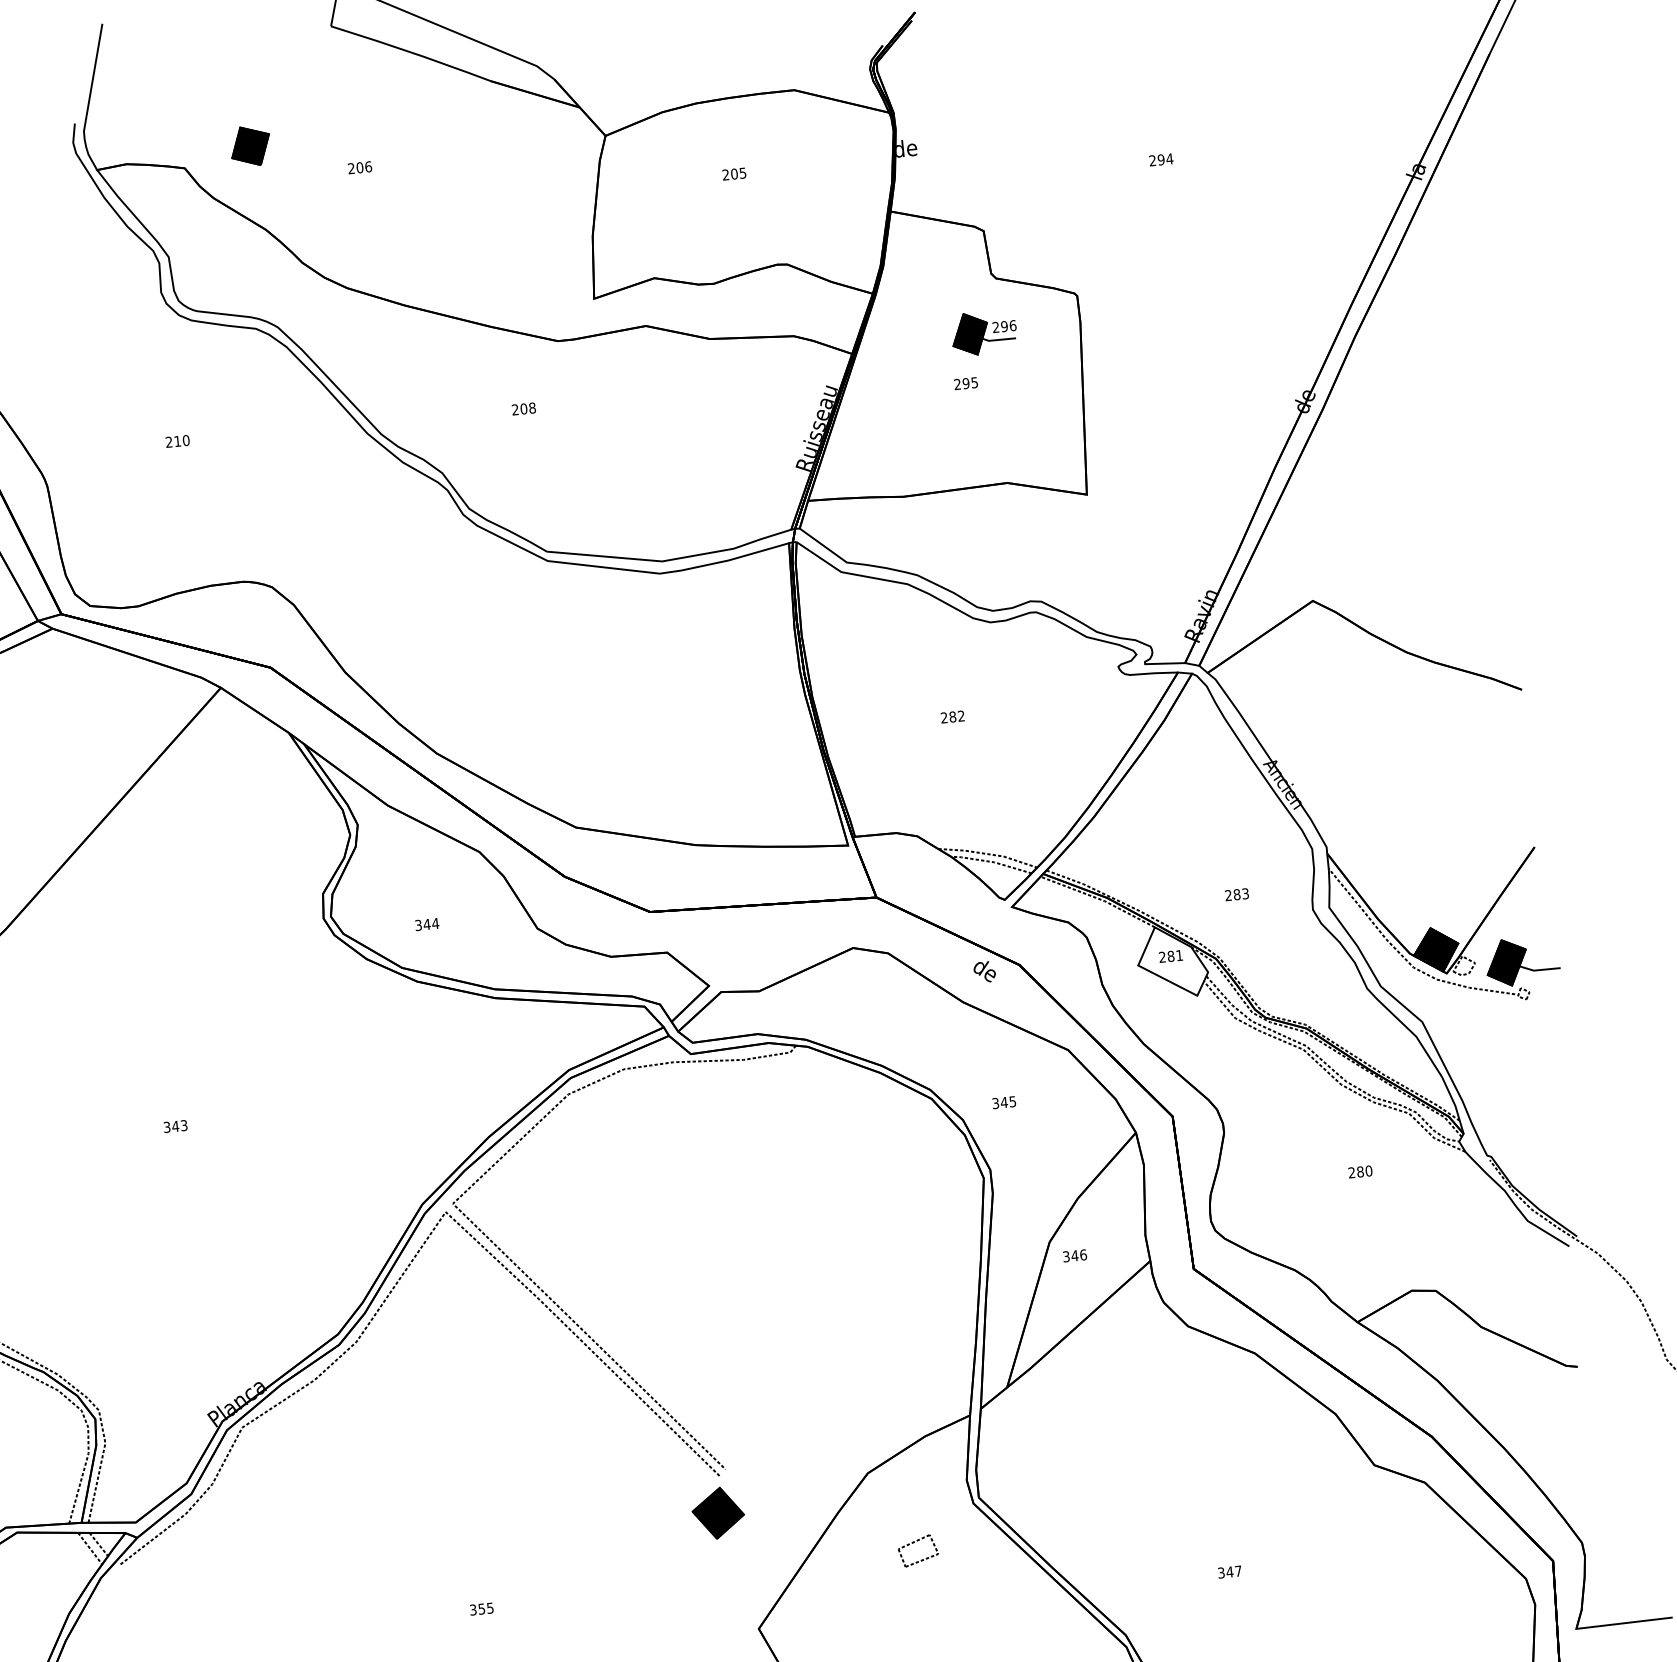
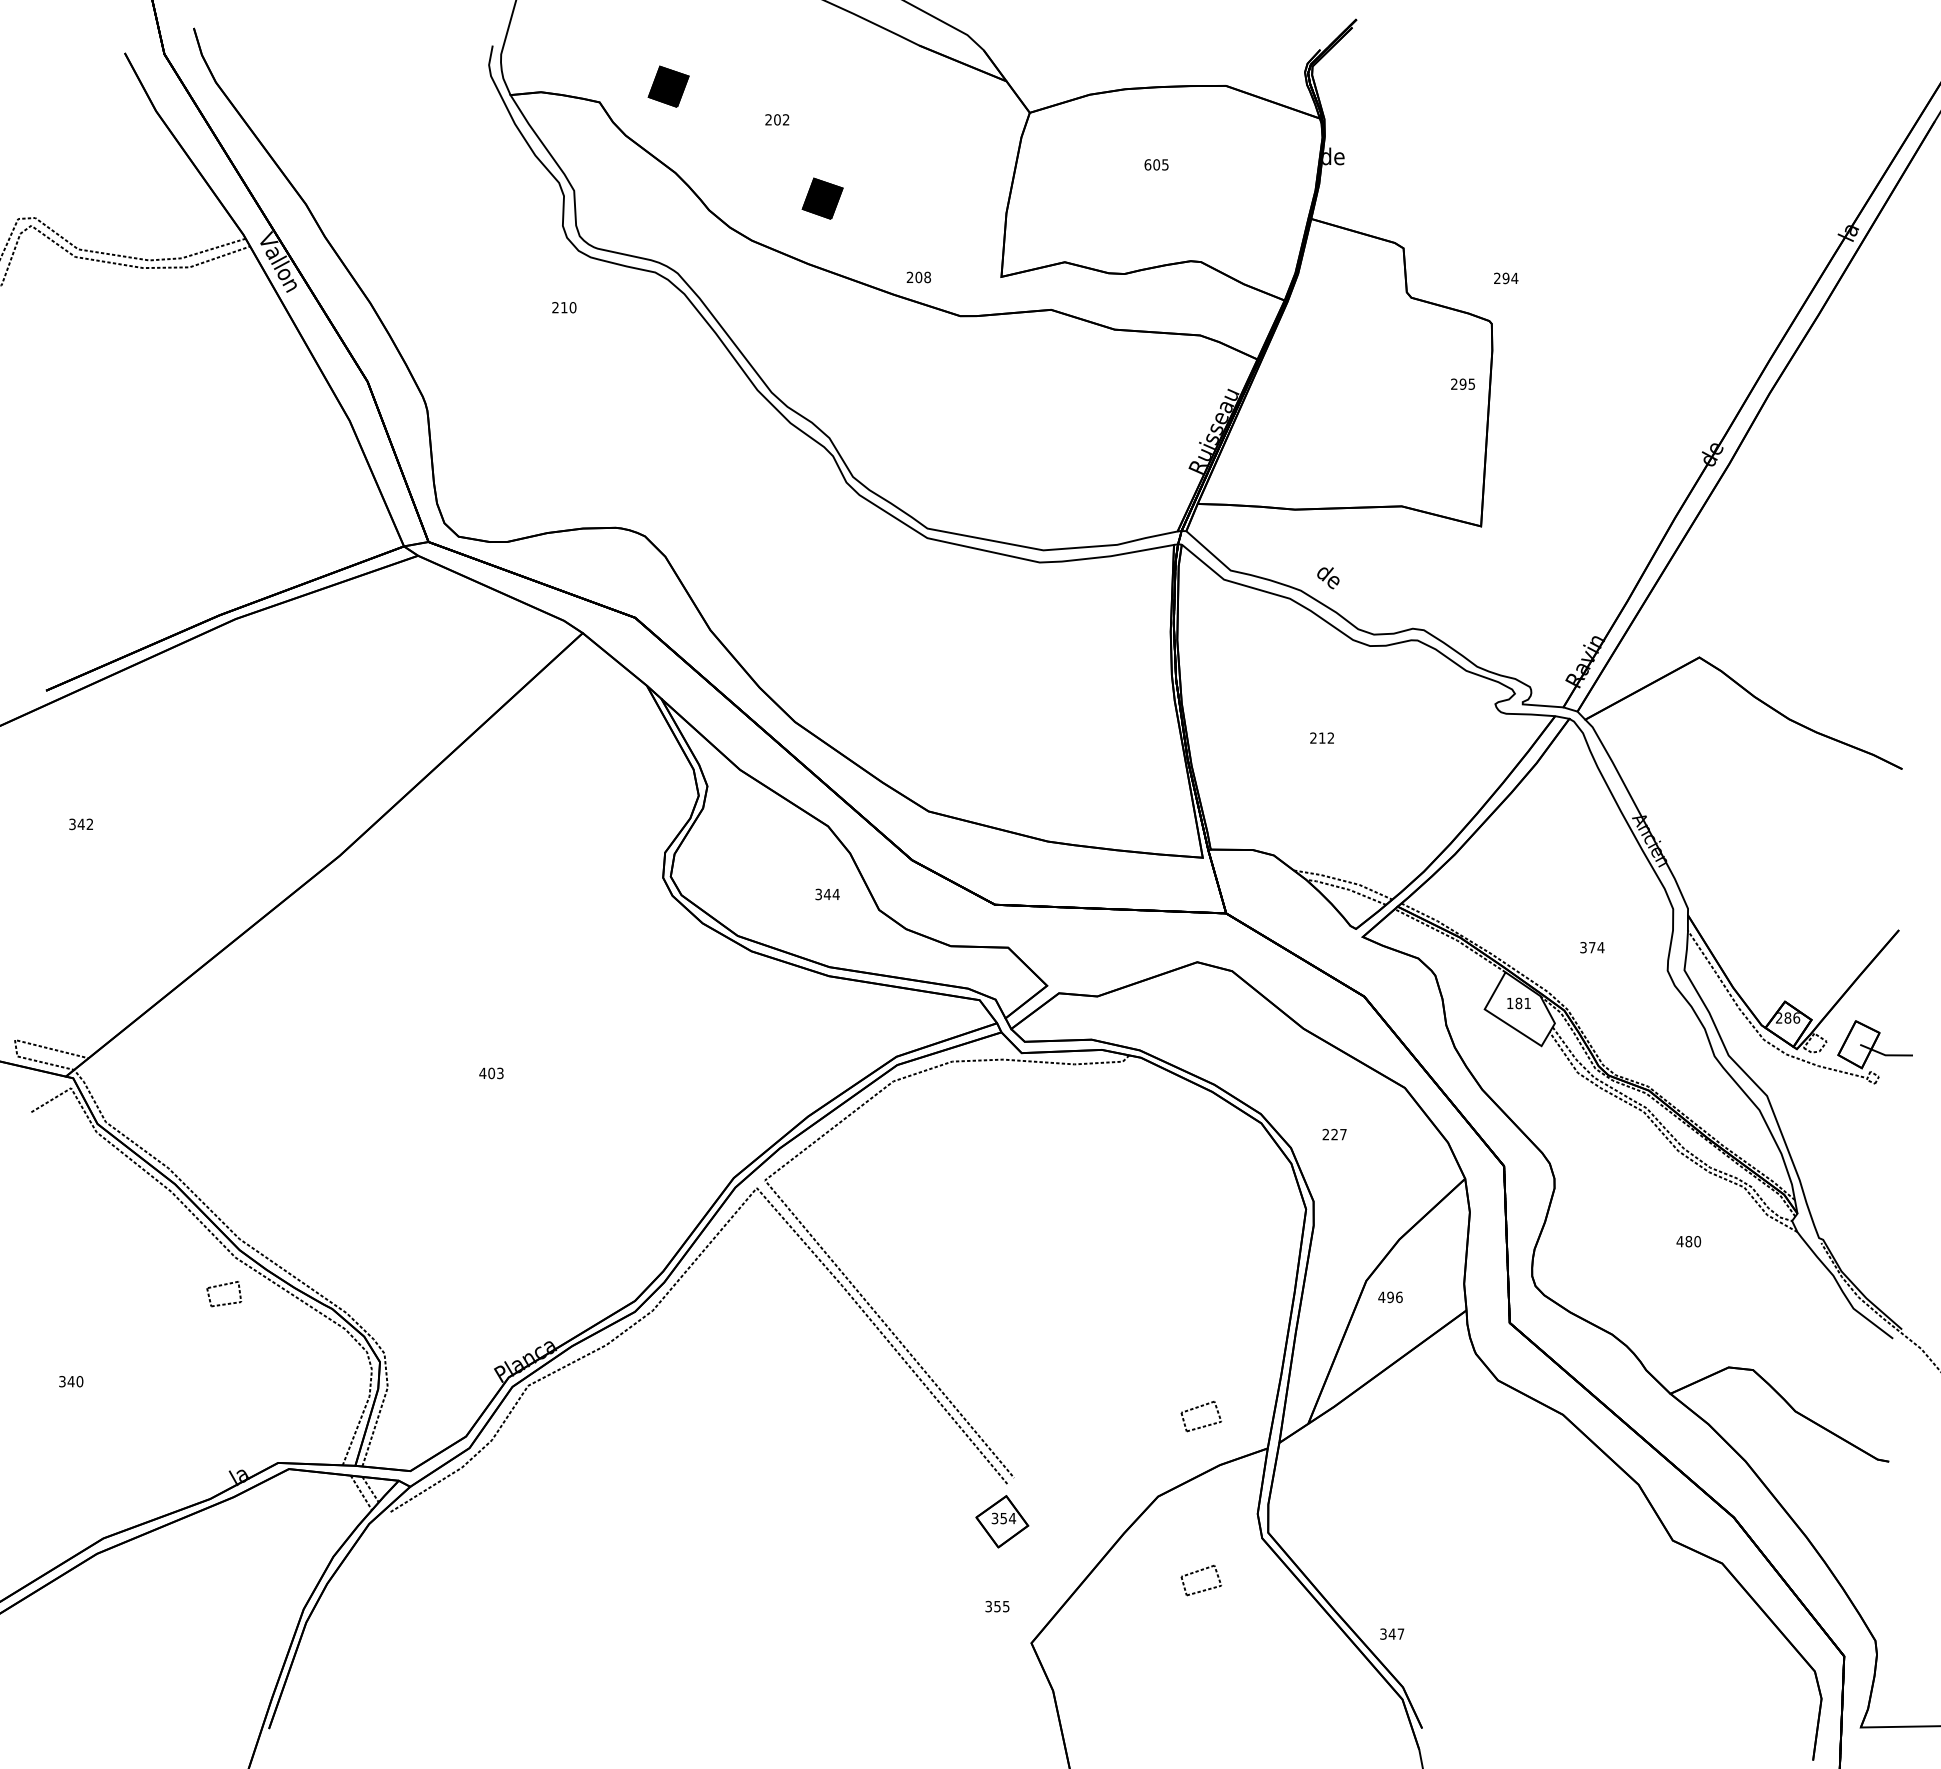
text: (1161, 159) -> (1506, 278), moved
text: (367, 166) -> (785, 119), 206 -> 202
text: (725, 174) -> (1147, 164), 205 -> 605
part: (411, 240) -> (822, 198), added
part: (984, 332) -> (1393, 351), removed
text: (965, 382) -> (1462, 383), moved
text: (523, 409) -> (918, 277), moved
text: (177, 441) -> (564, 307), moved
text: (952, 716) -> (1321, 737), 282 -> 212
text: (1237, 894) -> (1592, 947), 283 -> 374
text: (427, 924) -> (827, 894), moved
fill: (1436, 949) -> (1788, 1023), removed
text: (1161, 956) -> (1509, 1002), 281 -> 181
fill: (1506, 962) -> (1858, 1044), removed
text: (984, 972) -> (1328, 578), moved
text: (1004, 1102) -> (1334, 1134), 345 -> 227
text: (171, 1126) -> (487, 1073), 343 -> 403
text: (1351, 1172) -> (1679, 1241), 280 -> 480
text: (1070, 1256) -> (1386, 1297), 346 -> 496
part: (897, 1383) -> (1197, 1408), added
fill: (718, 1513) -> (1002, 1521), removed
text: (1230, 1571) -> (1392, 1633), moved
text: (481, 1609) -> (997, 1606), moved

